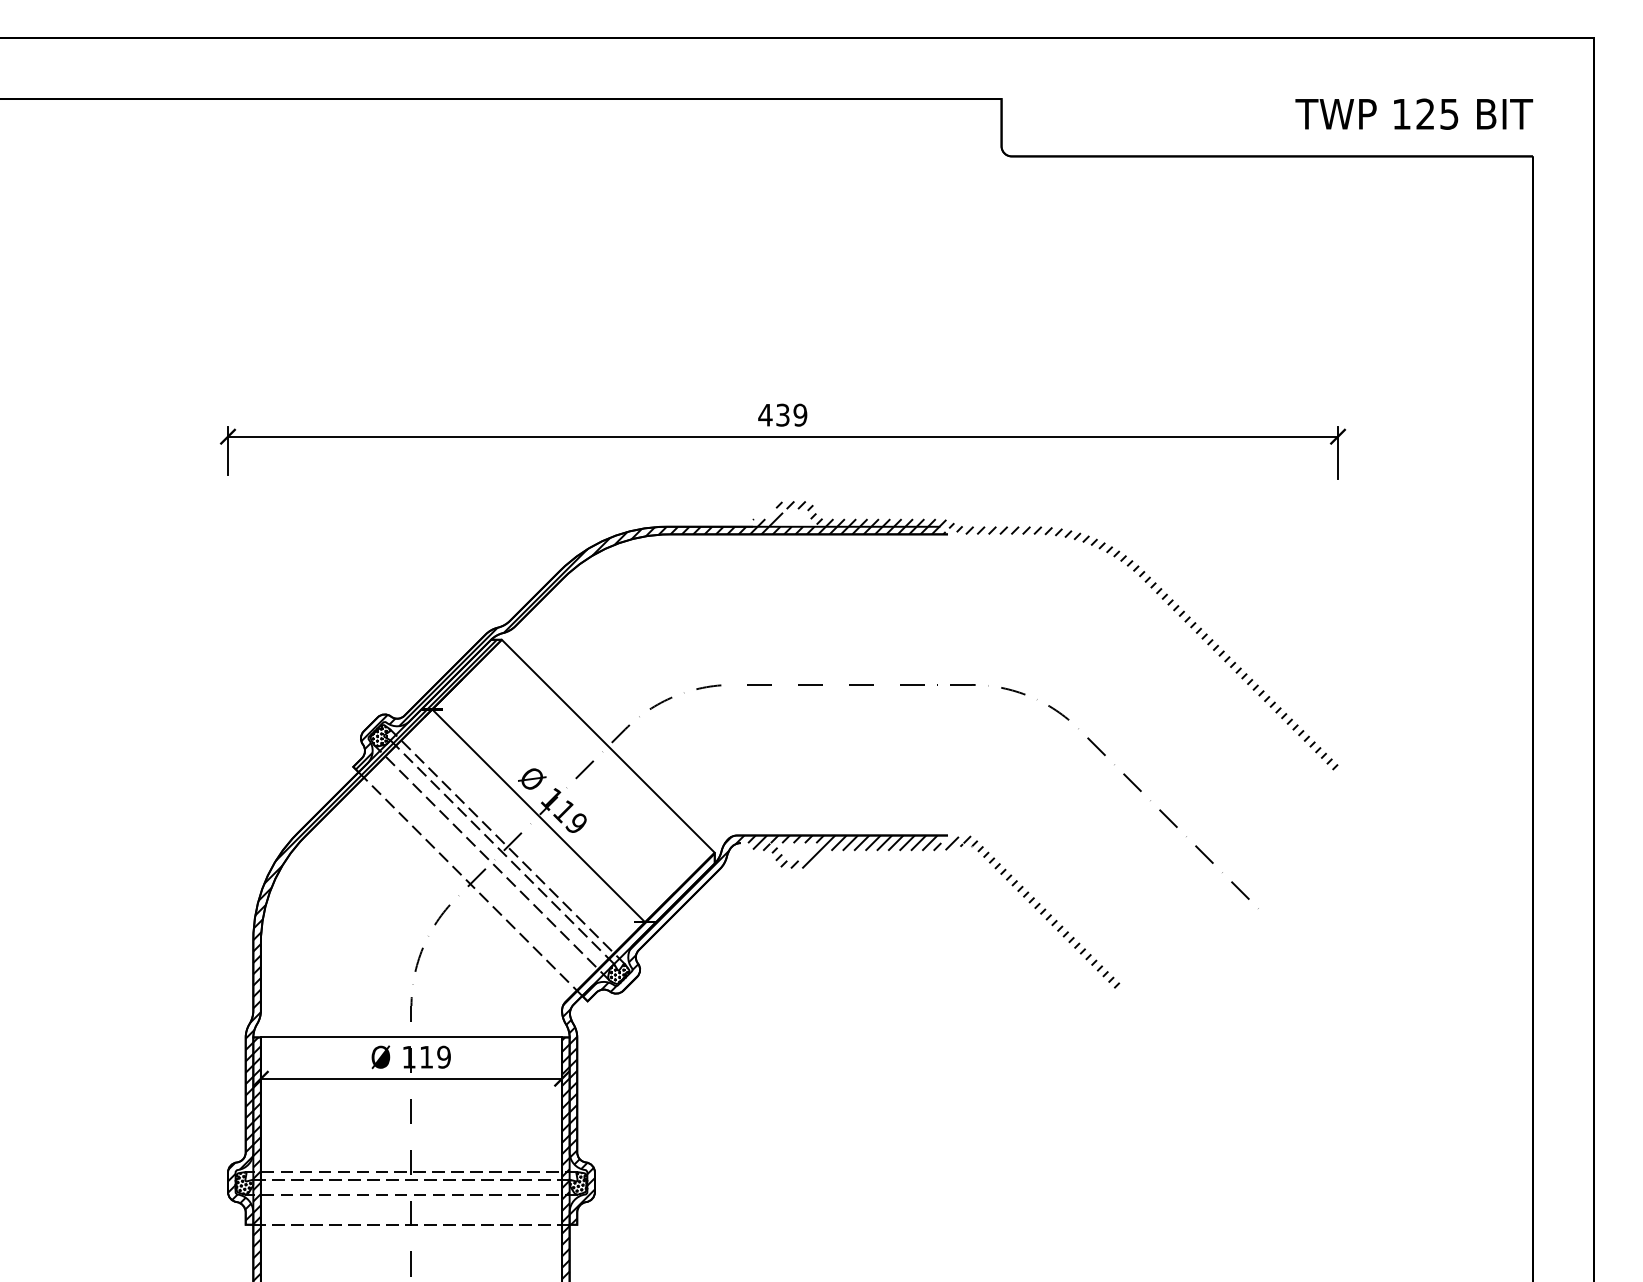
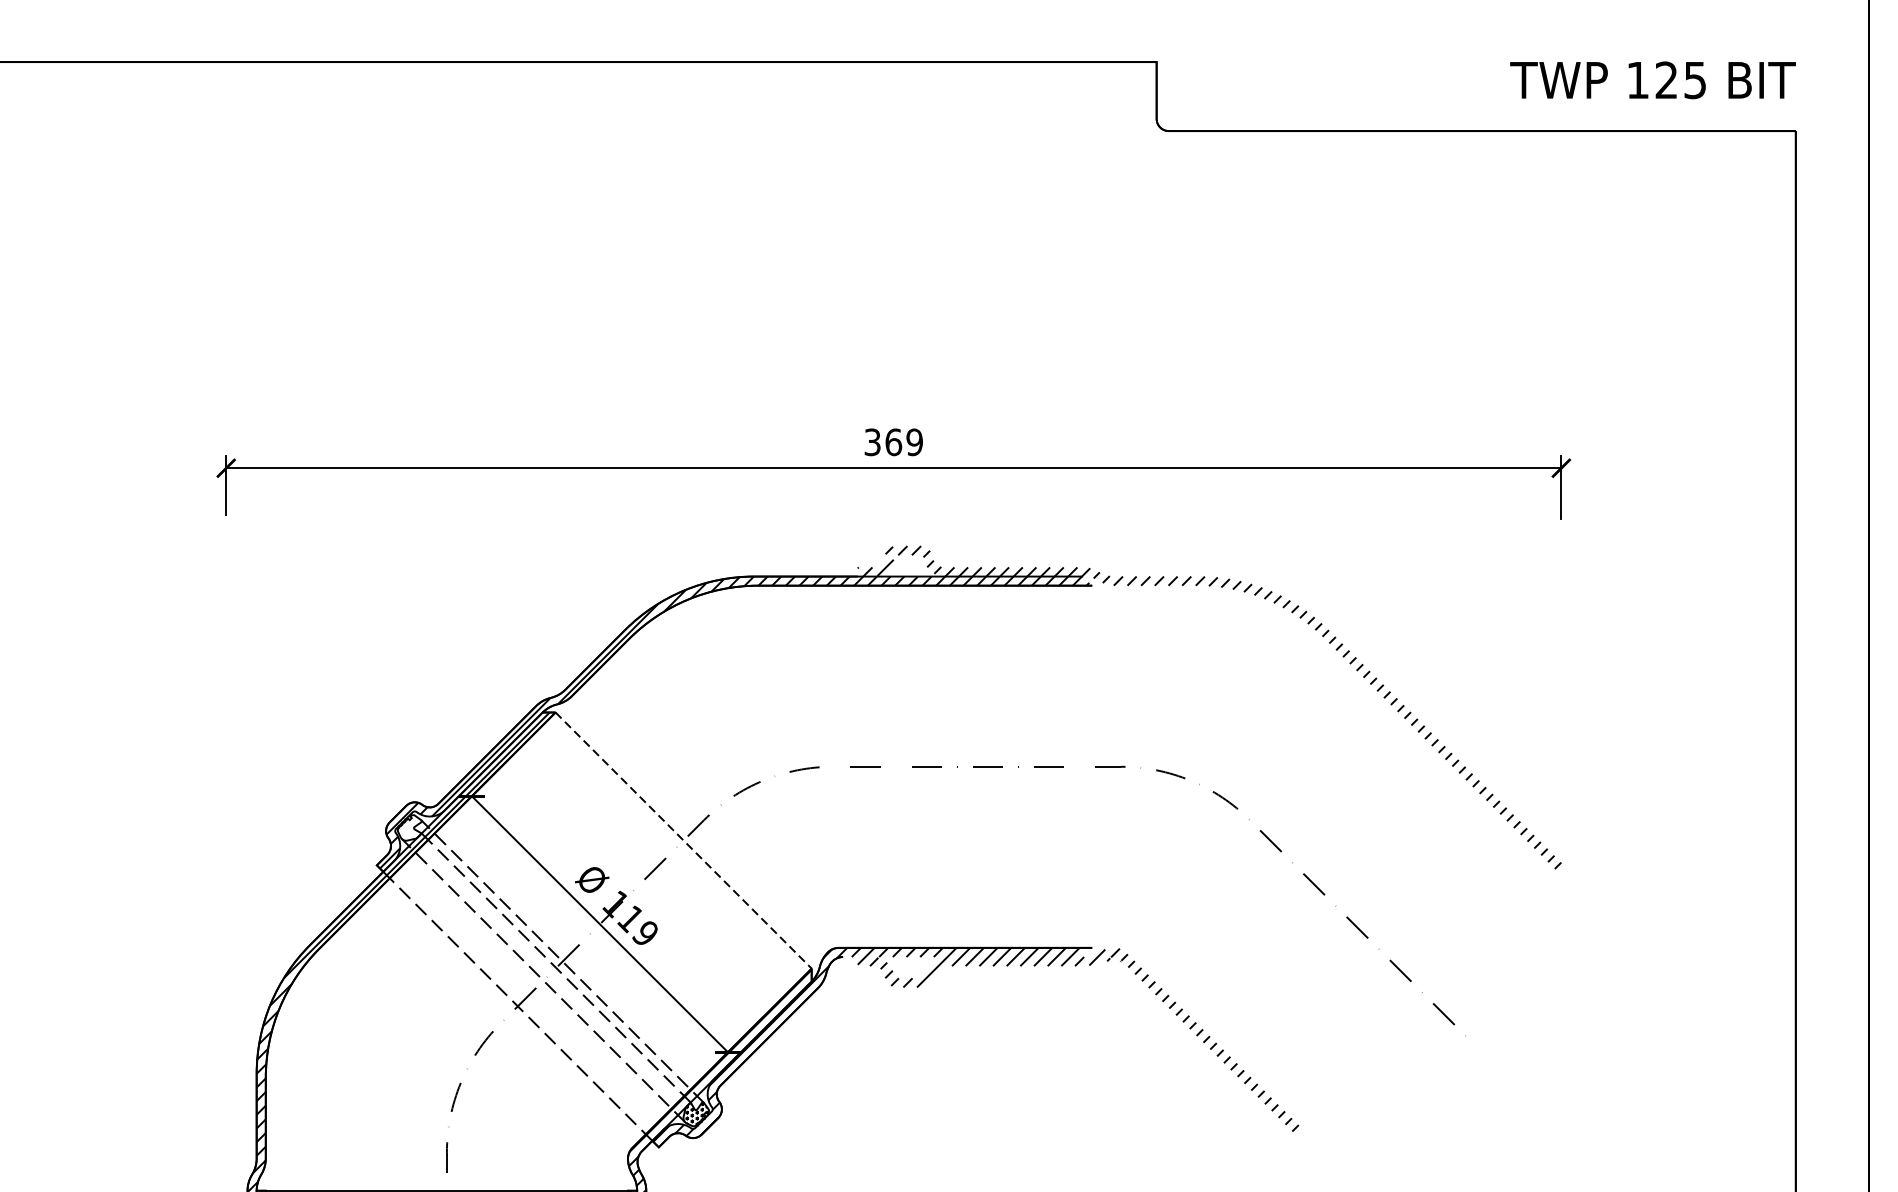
text: (773, 414) -> (882, 441), 439 -> 369
hatch: (381, 735) -> (410, 827), removed
line: (608, 746) -> (683, 840), solid -> dashed

